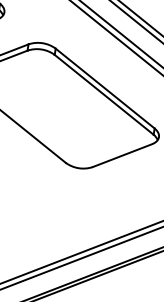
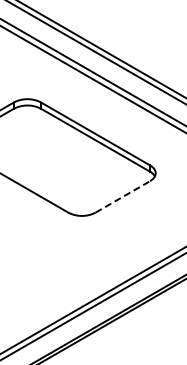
line: (123, 155) -> (123, 196), solid -> dashed

